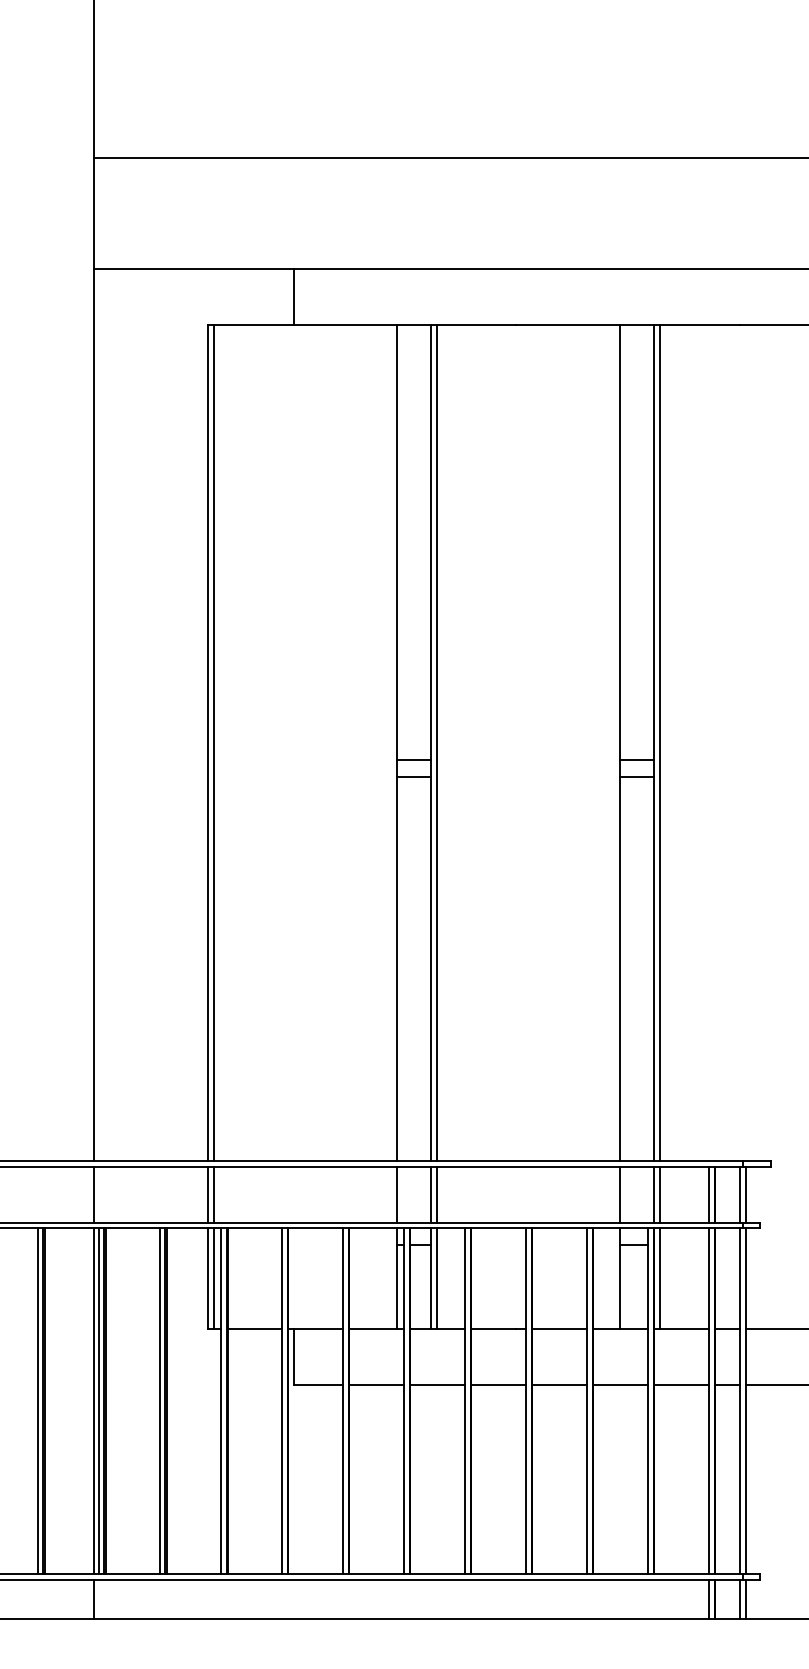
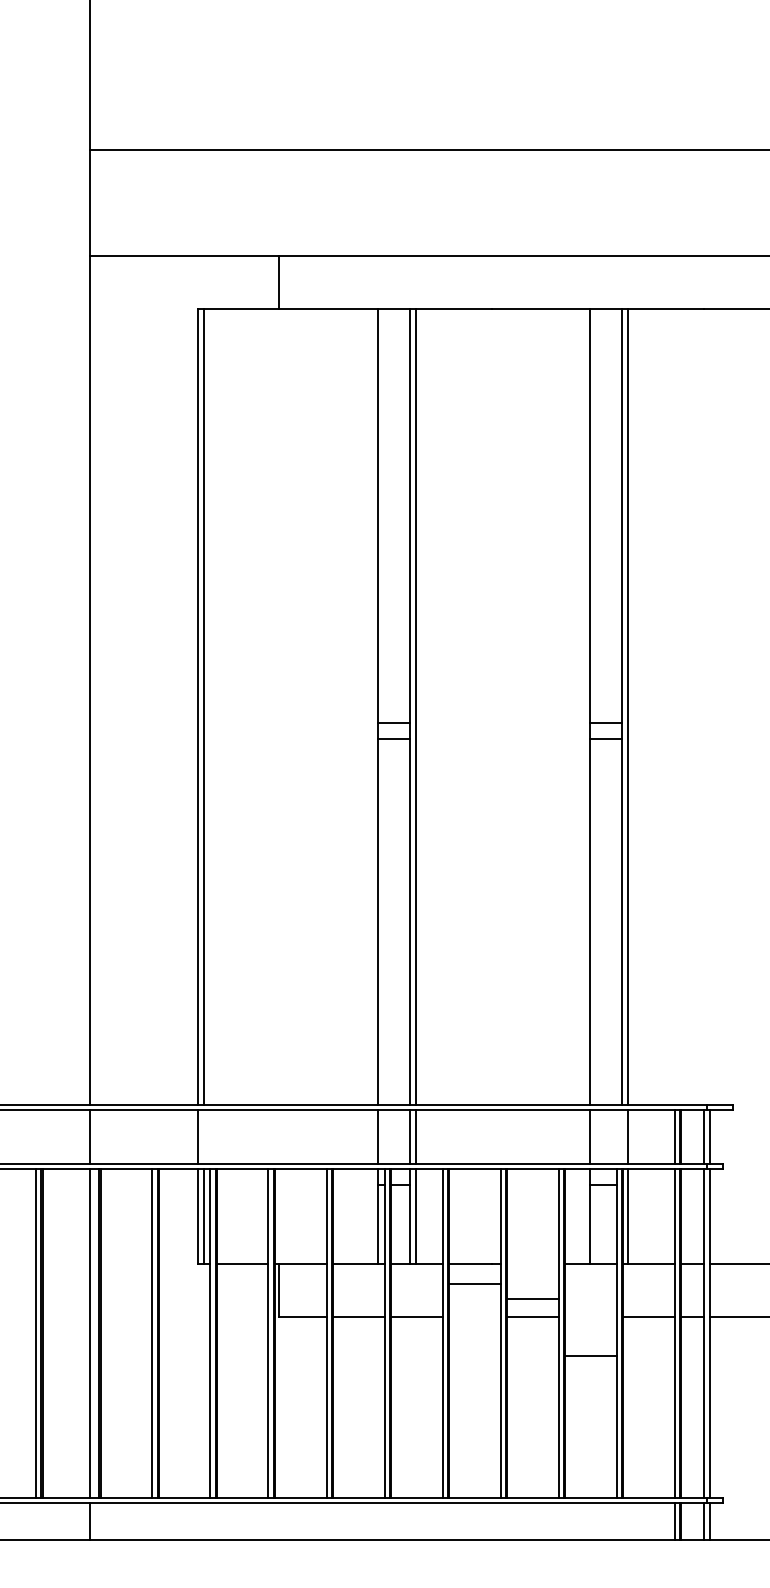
line: (213, 1194) -> (203, 1136), removed
line: (654, 1194) -> (622, 1136), removed
line: (559, 1328) -> (532, 1299), moved
line: (498, 1384) -> (474, 1284), moved
line: (620, 1384) -> (590, 1356), moved
line: (99, 1400) -> (94, 1332), removed

